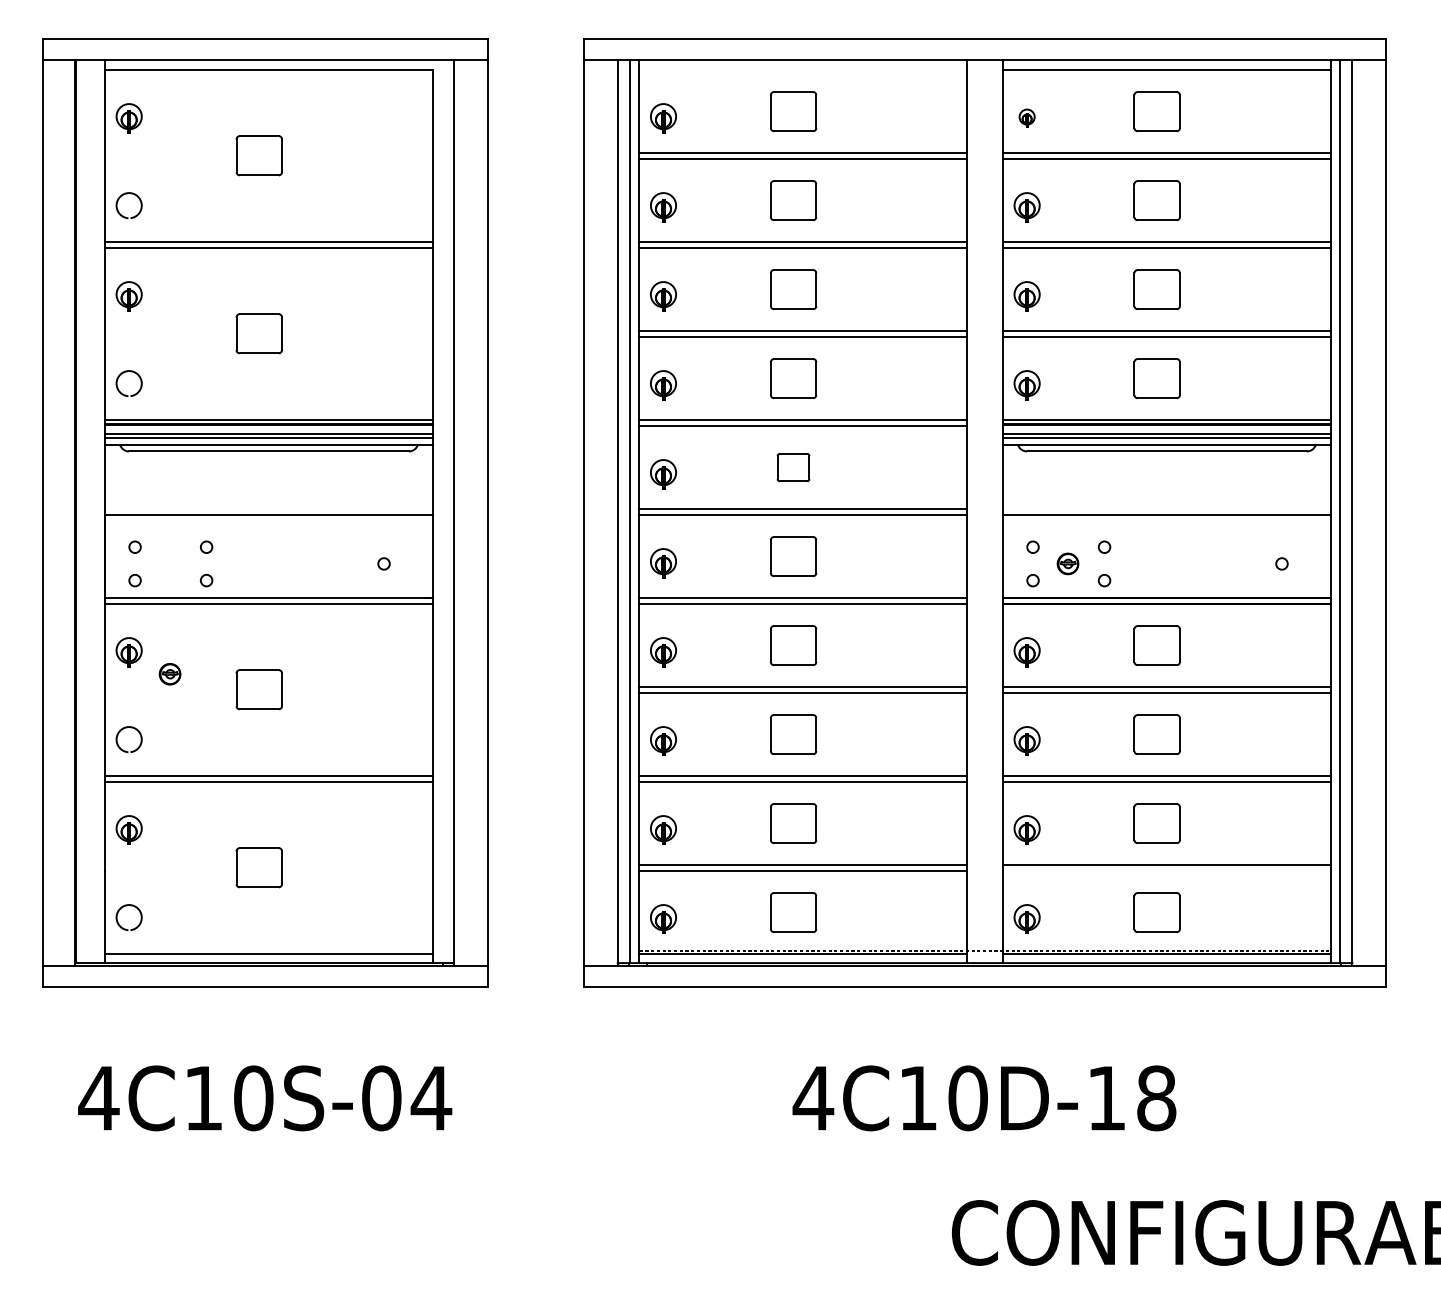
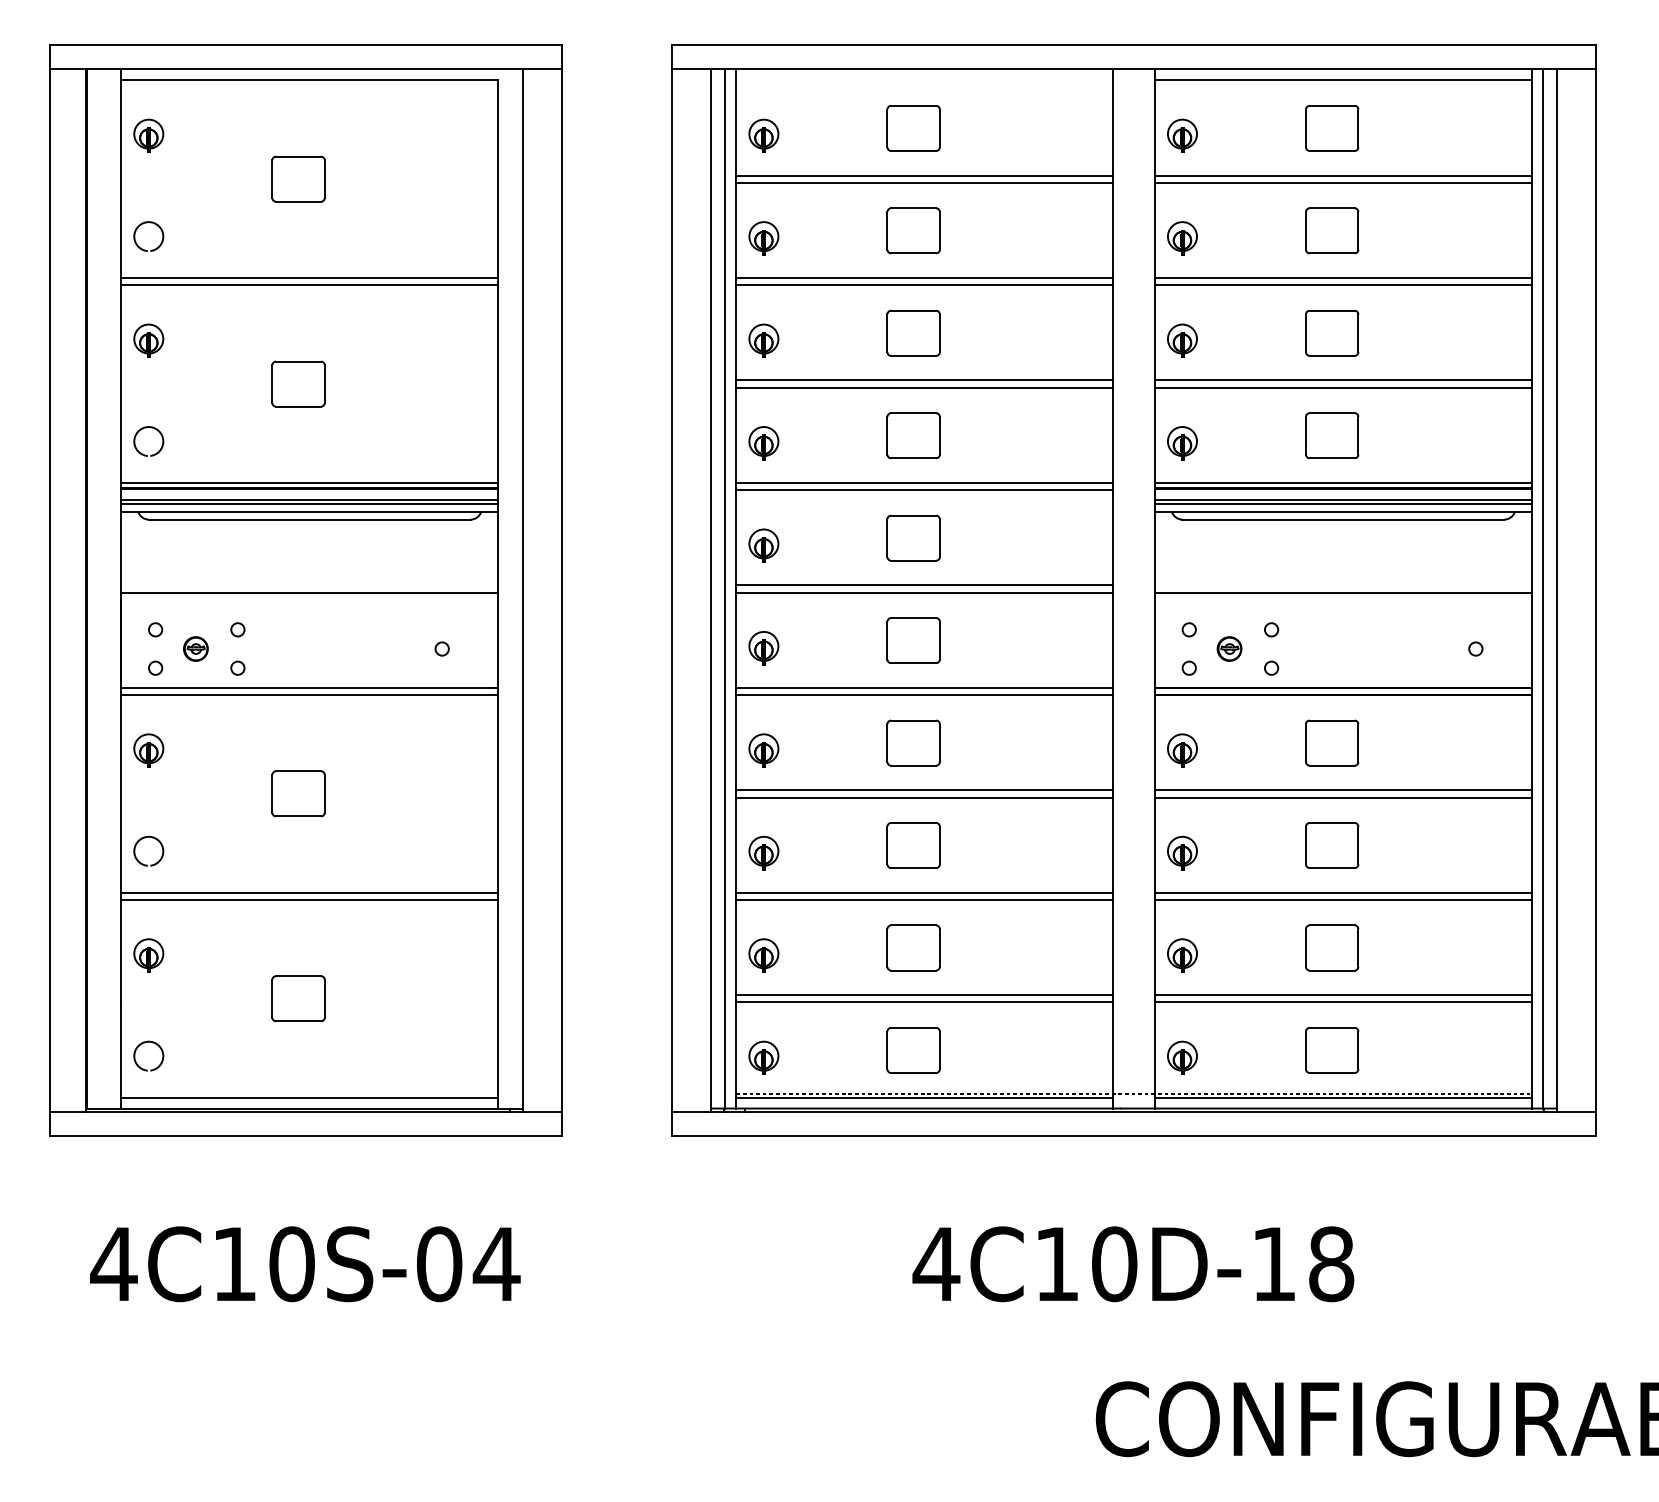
part: (1027, 117) -> (1182, 135), size x1.67
part: (793, 467) -> (913, 537), size x1.43
part: (169, 673) -> (195, 648), moved
line: (1166, 870) -> (1342, 1002), added

